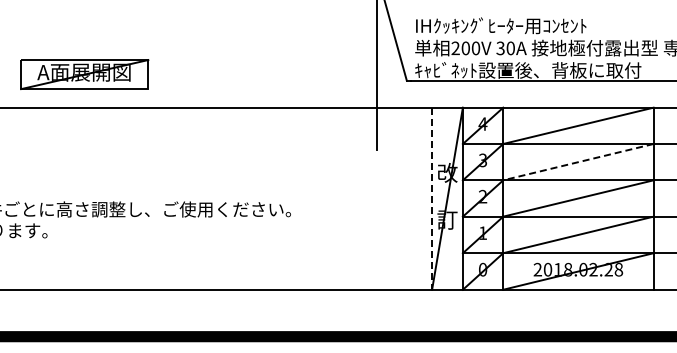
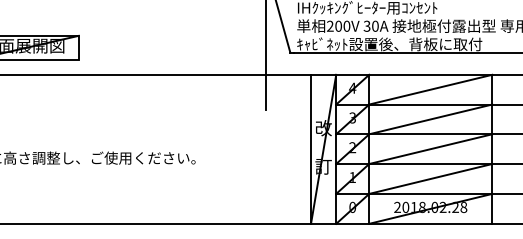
line: (577, 162) -> (430, 119), dashed -> solid
line: (432, 199) -> (311, 149), dashed -> solid

